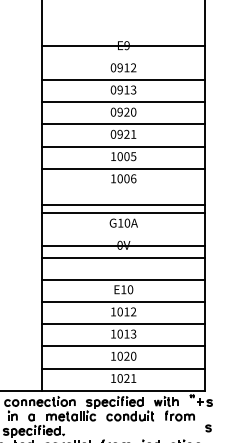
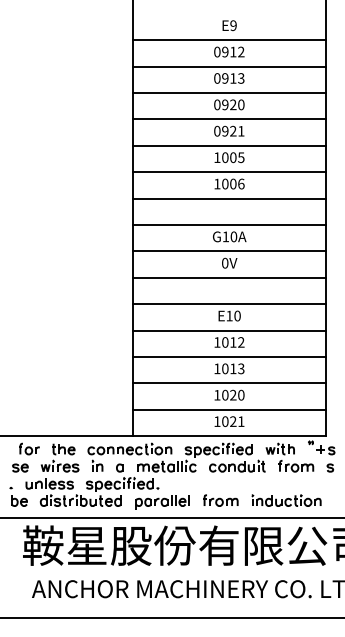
line: (123, 46) -> (229, 40), moved
line: (123, 205) -> (229, 198), moved
line: (123, 246) -> (229, 251), moved
curve: (208, 427) -> (330, 467), moved

